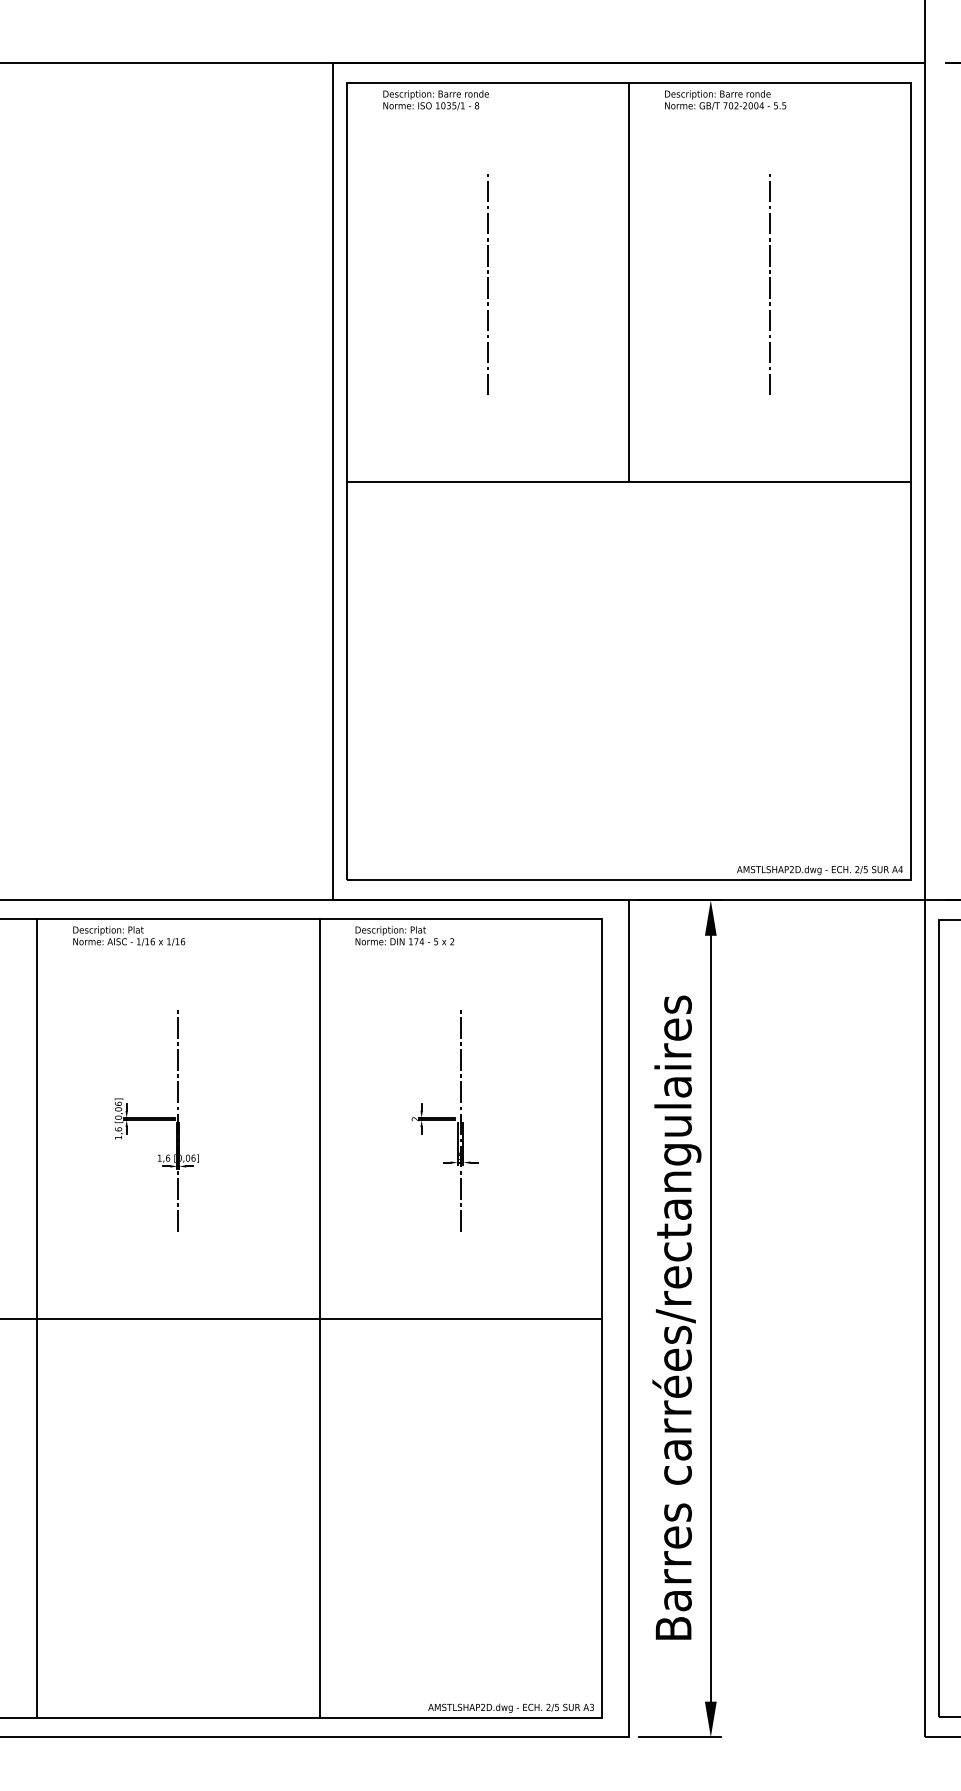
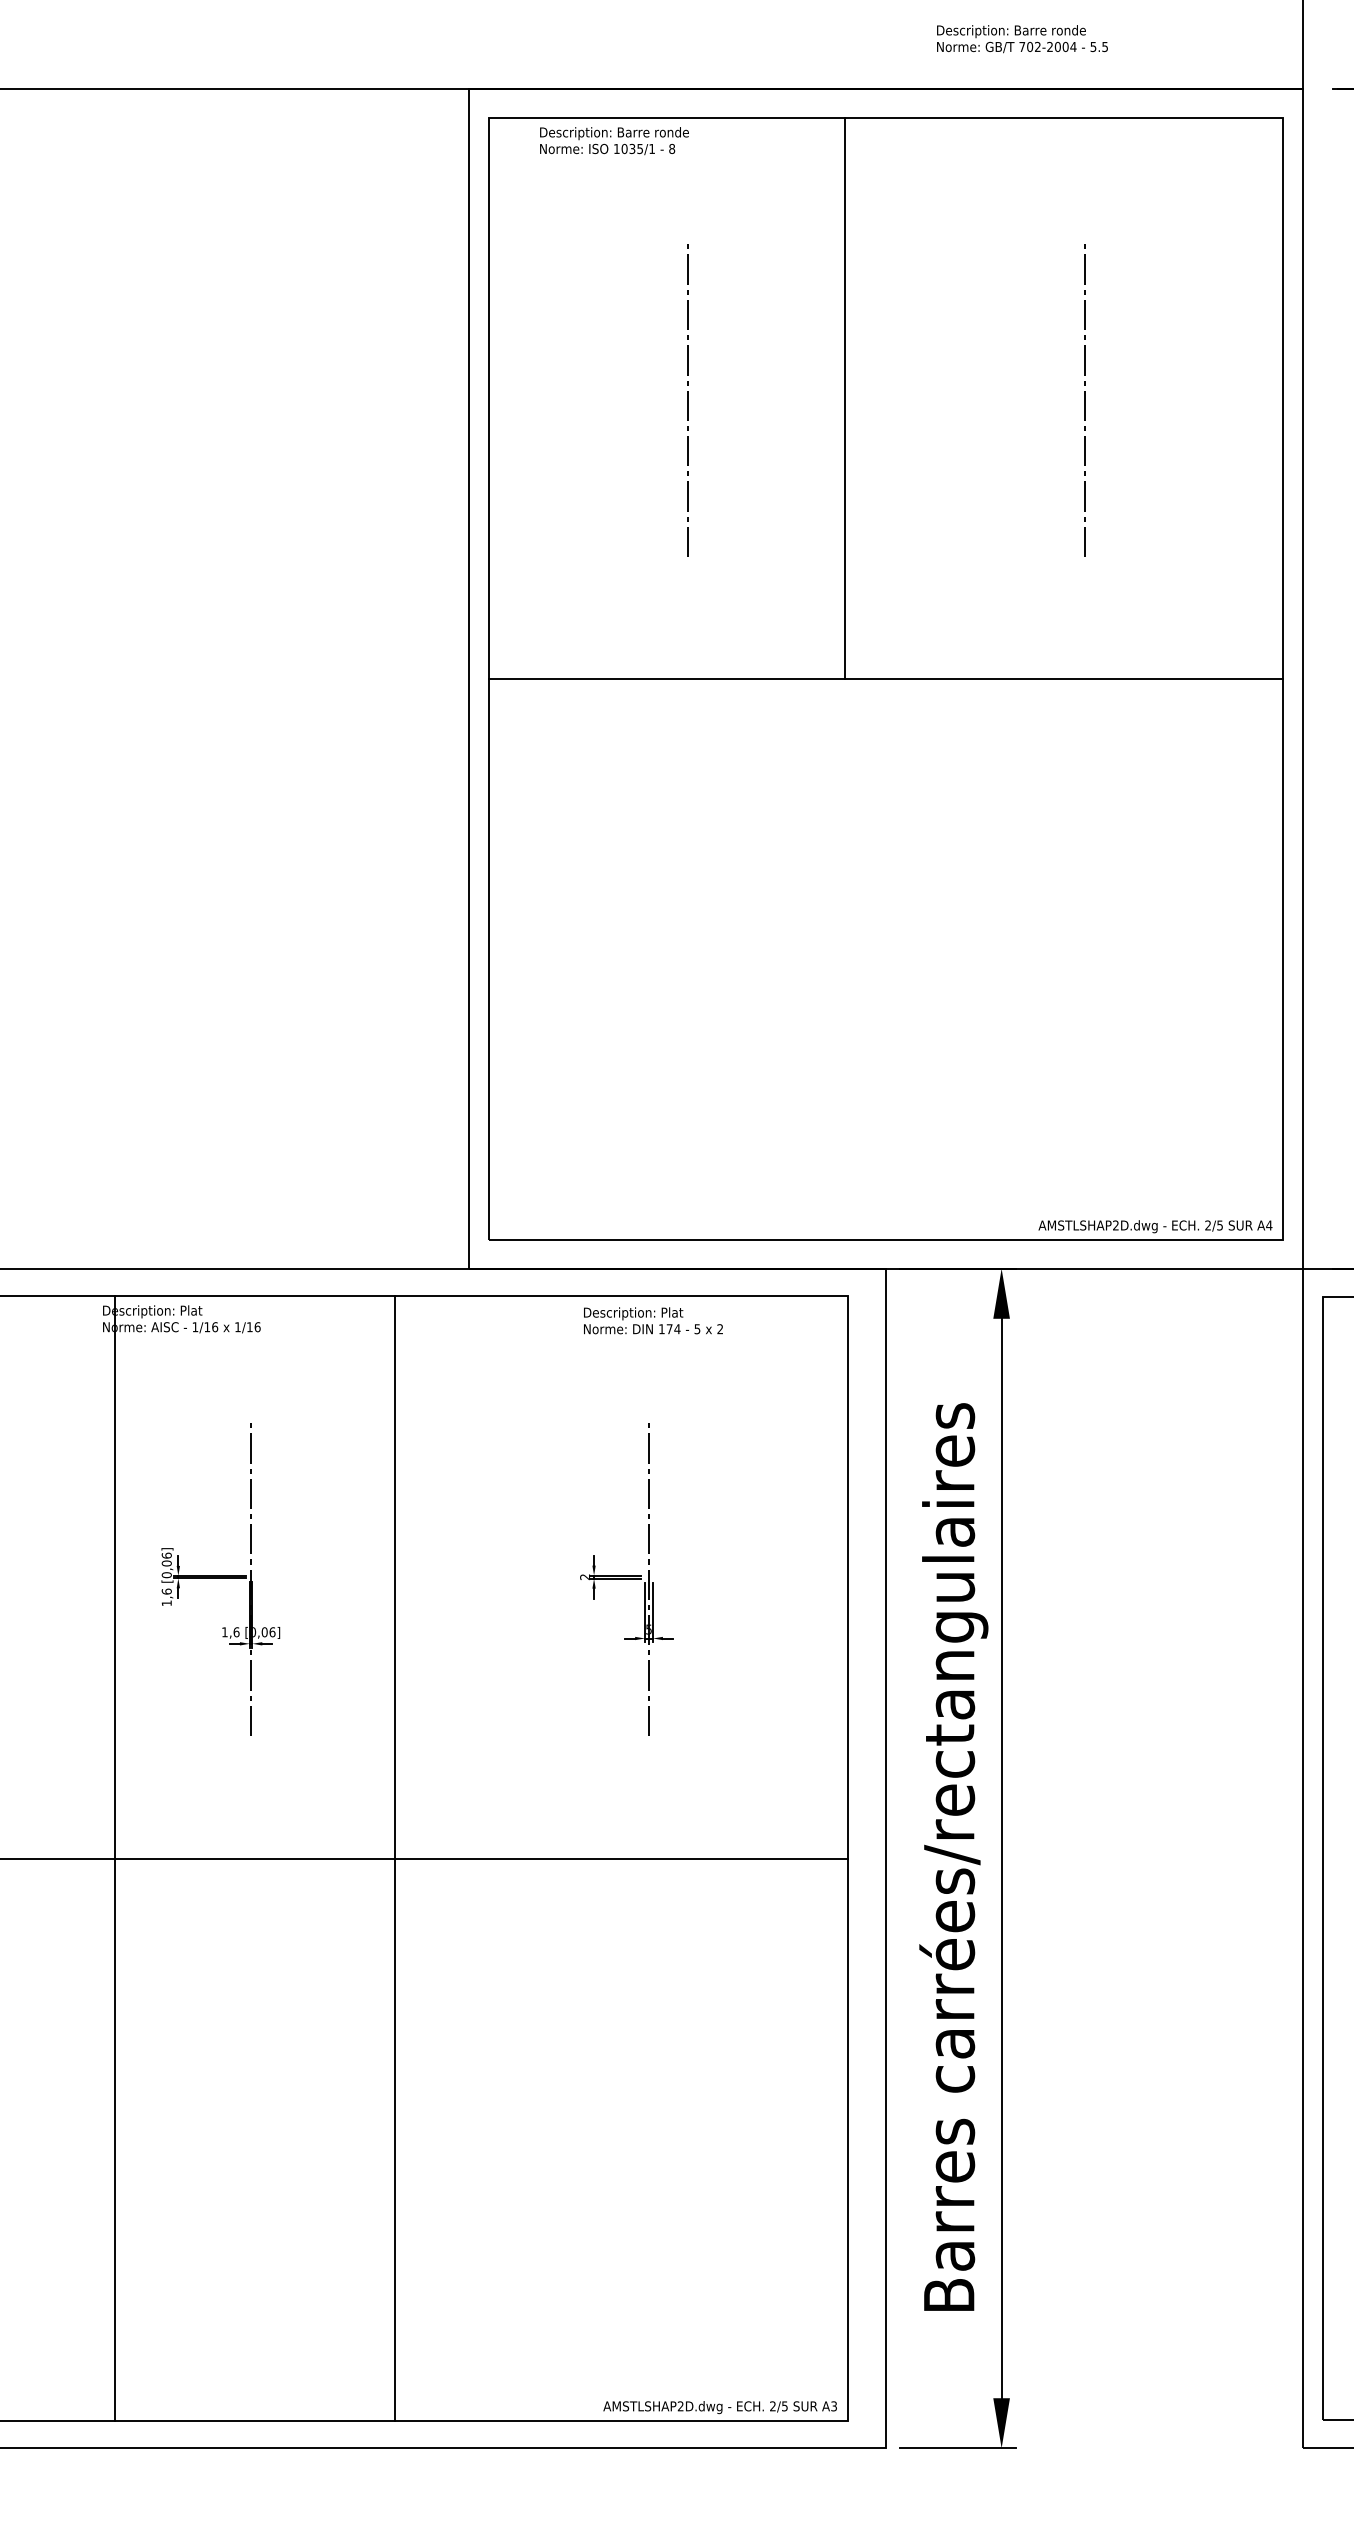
text: (725, 100) -> (1022, 39), moved
line: (629, 282) -> (845, 397), moved
text: (404, 935) -> (653, 1320), moved
line: (37, 1318) -> (115, 1858), moved
line: (319, 1318) -> (395, 1858), moved

